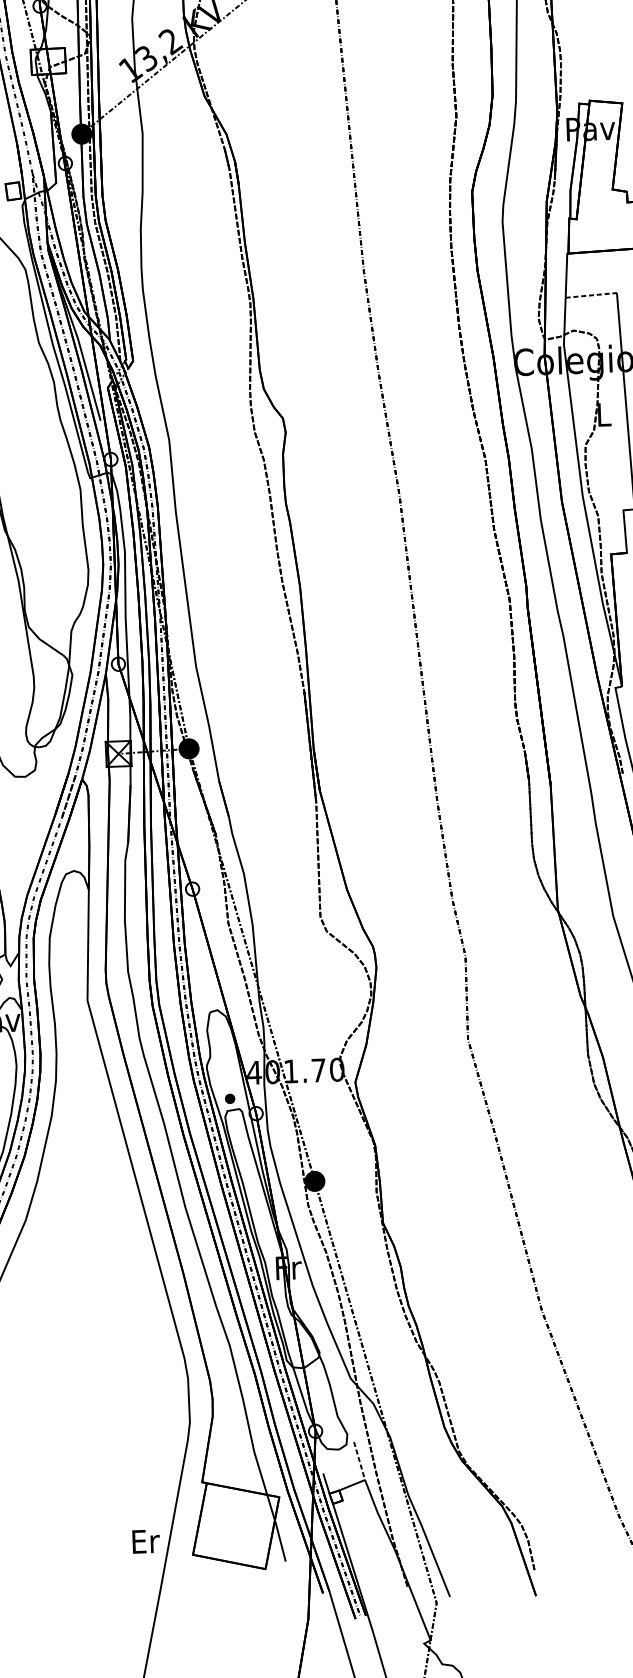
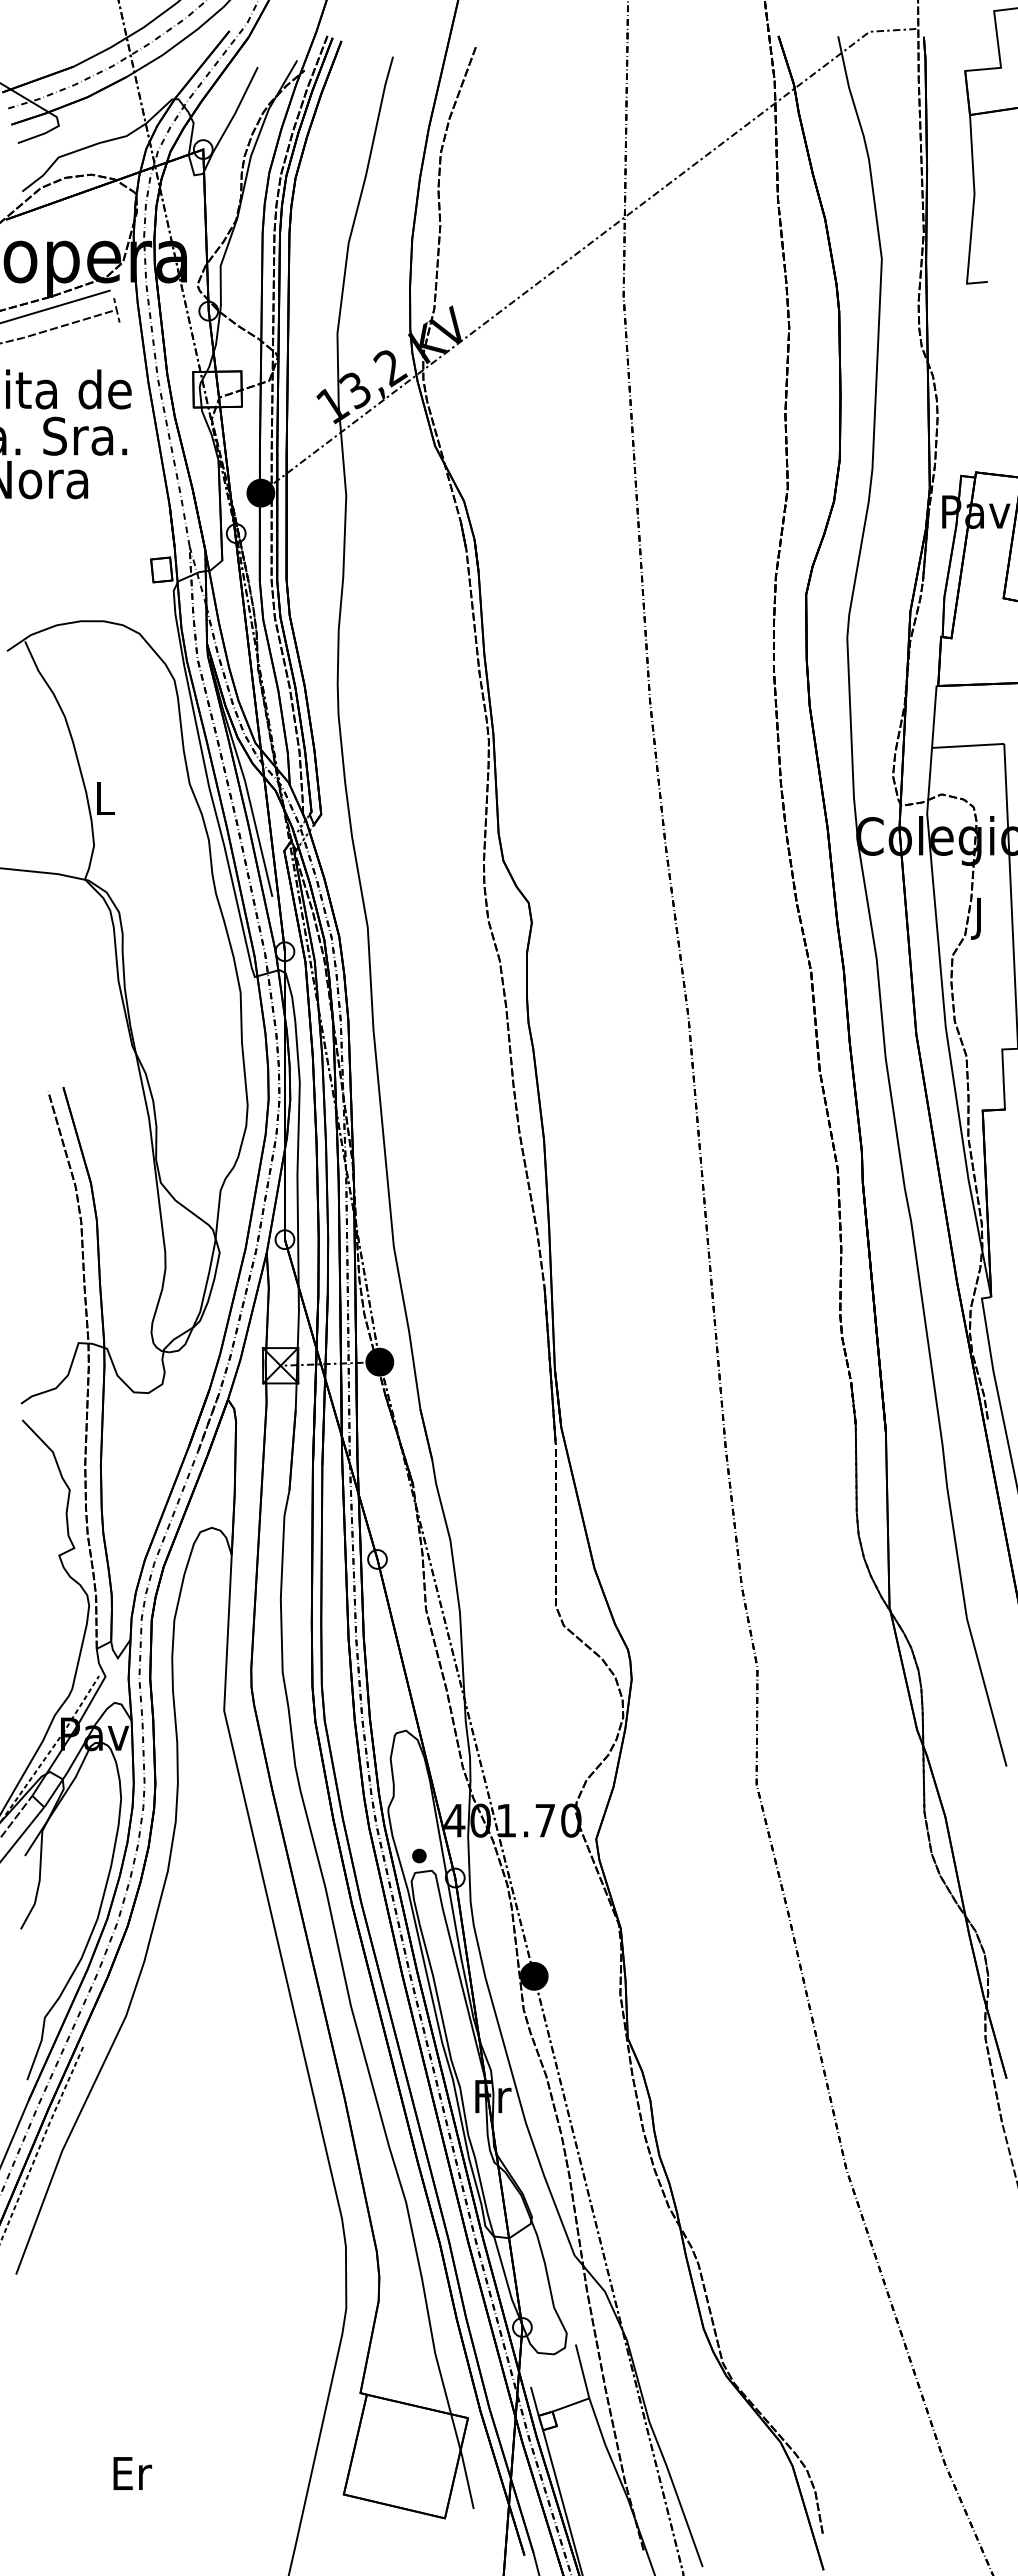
line: (591, 295) -> (968, 745), dashed -> solid
text: (603, 417) -> (979, 918), L -> J
line: (359, 1461) -> (582, 2371), dashed -> solid
text: (146, 1541) -> (132, 2473), moved

